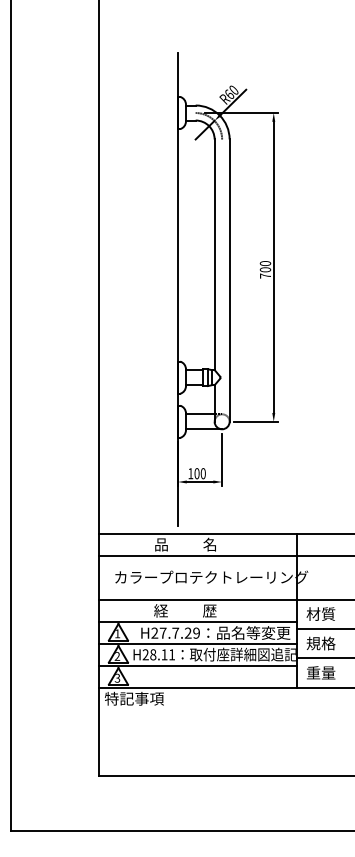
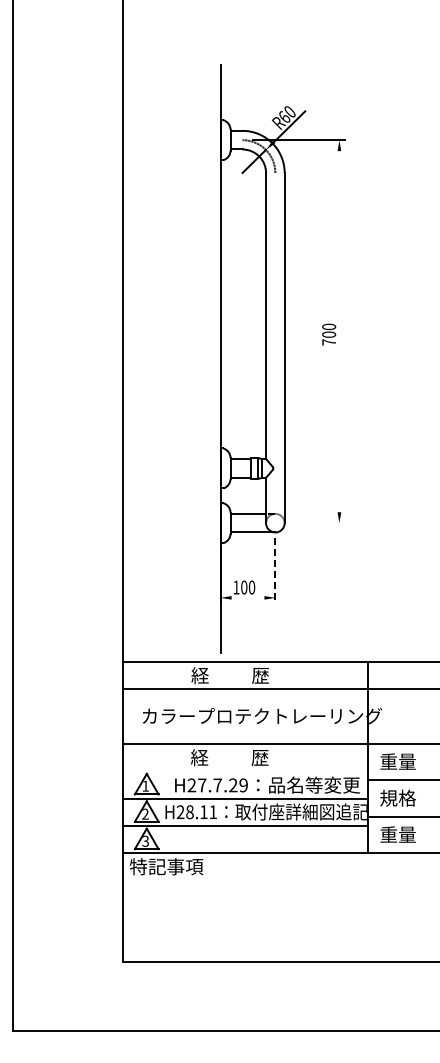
line: (273, 267) -> (339, 331), removed
line: (256, 422) -> (317, 523), removed
line: (222, 459) -> (275, 570), solid -> dashed
line: (199, 481) -> (247, 597), removed
text: (185, 544) -> (229, 675), 品          名 -> 経          歴
text: (320, 613) -> (397, 761), 材質 -> 重量
line: (198, 621) -> (245, 771), removed

